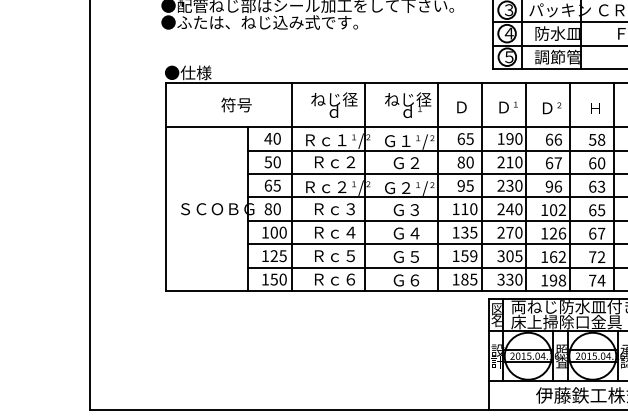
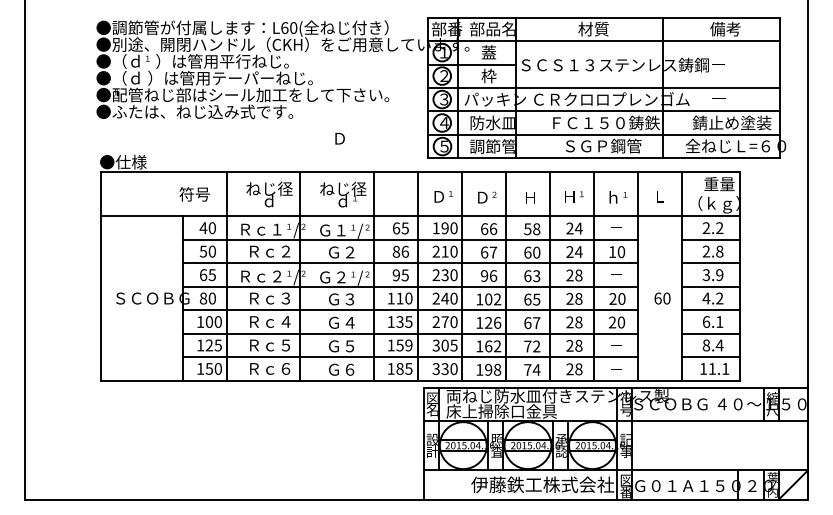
text: (236, 105) -> (194, 194), moved
text: (461, 107) -> (339, 138), moved
text: (469, 162) -> (404, 251), 80 -> 86

